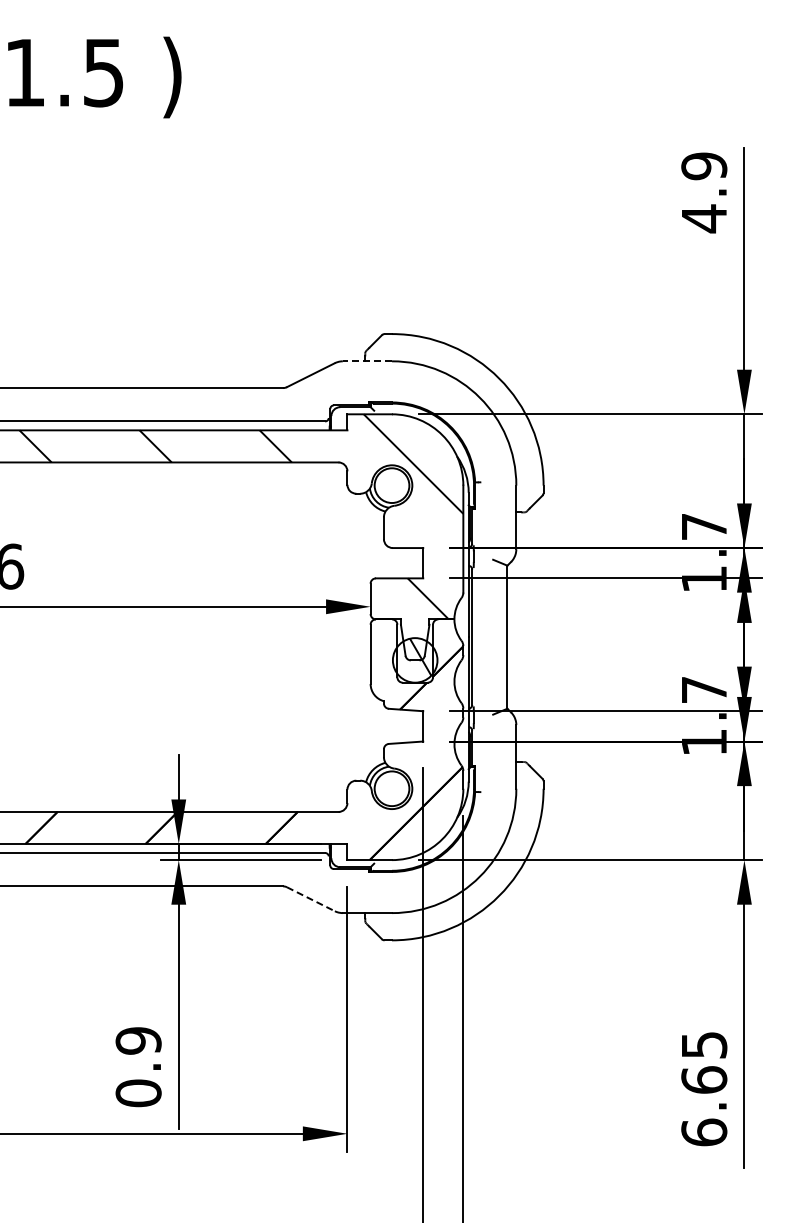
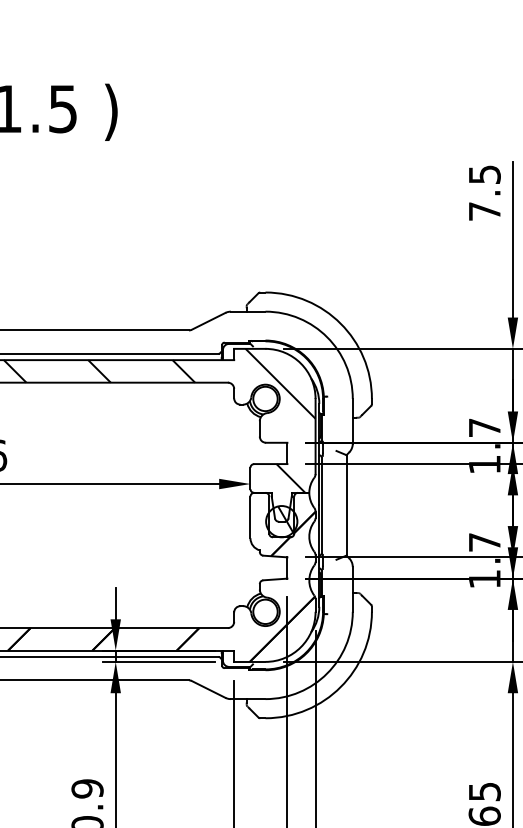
text: (704, 192) -> (484, 193), 4.9 -> 7.5
line: (367, 361) -> (248, 311), dashed -> solid
line: (310, 899) -> (208, 689), dashed -> solid

